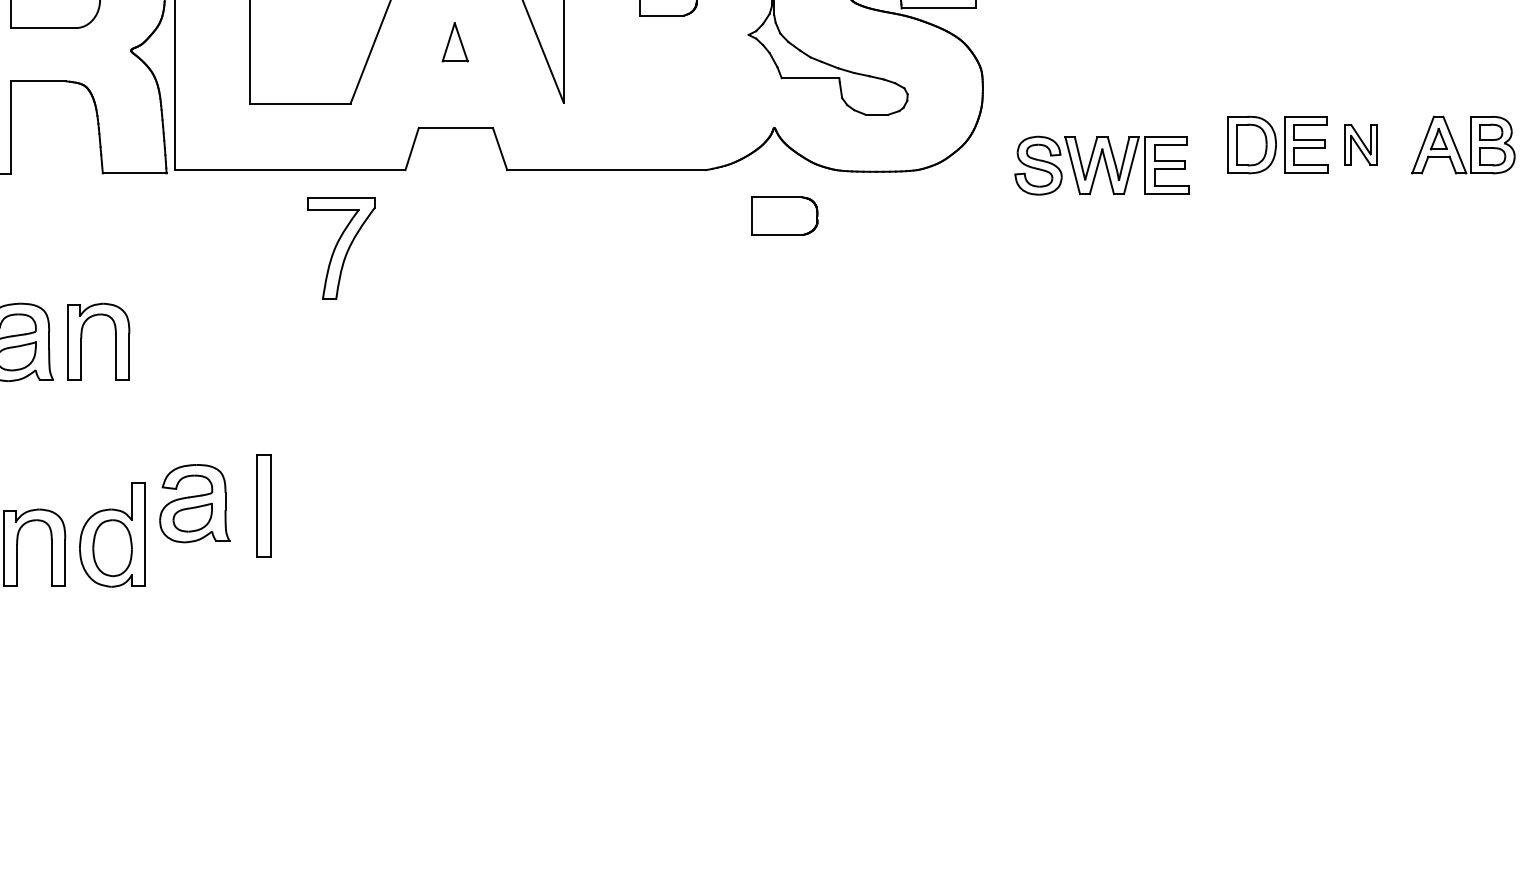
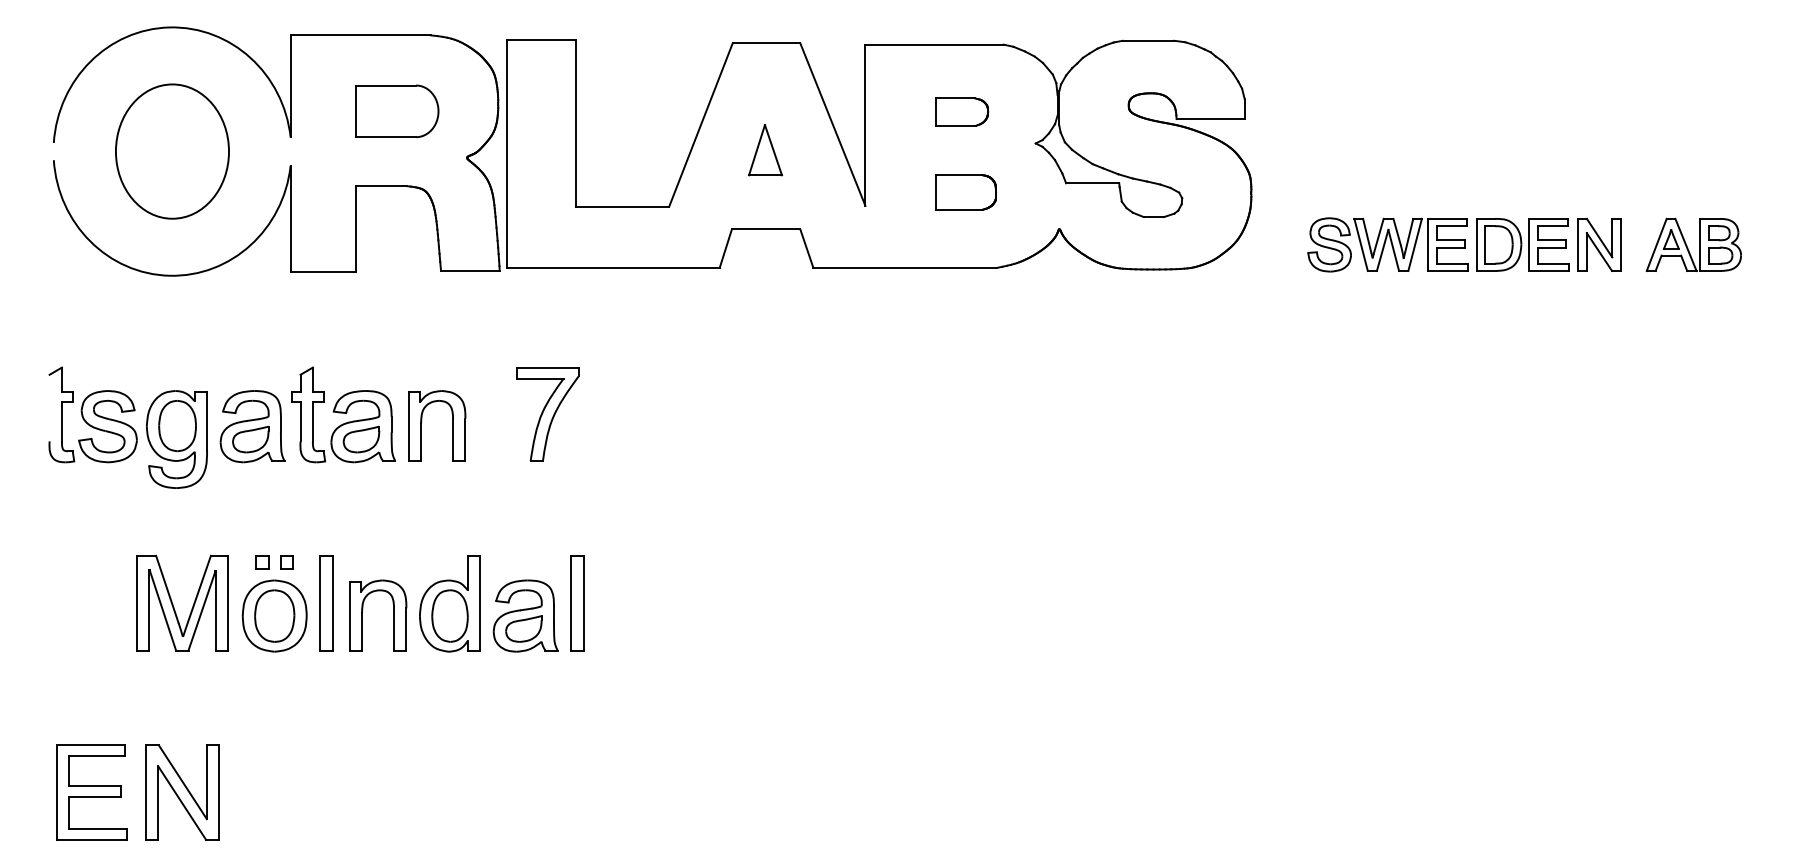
part: (455, 42) -> (765, 150), size x1.43
part: (1360, 144) -> (1599, 244), size x1.43
part: (1101, 165) -> (1387, 244), moved
part: (784, 216) -> (965, 192), moved
part: (341, 248) -> (547, 414), moved
part: (194, 503) -> (525, 615), moved
part: (264, 506) -> (577, 603), moved

